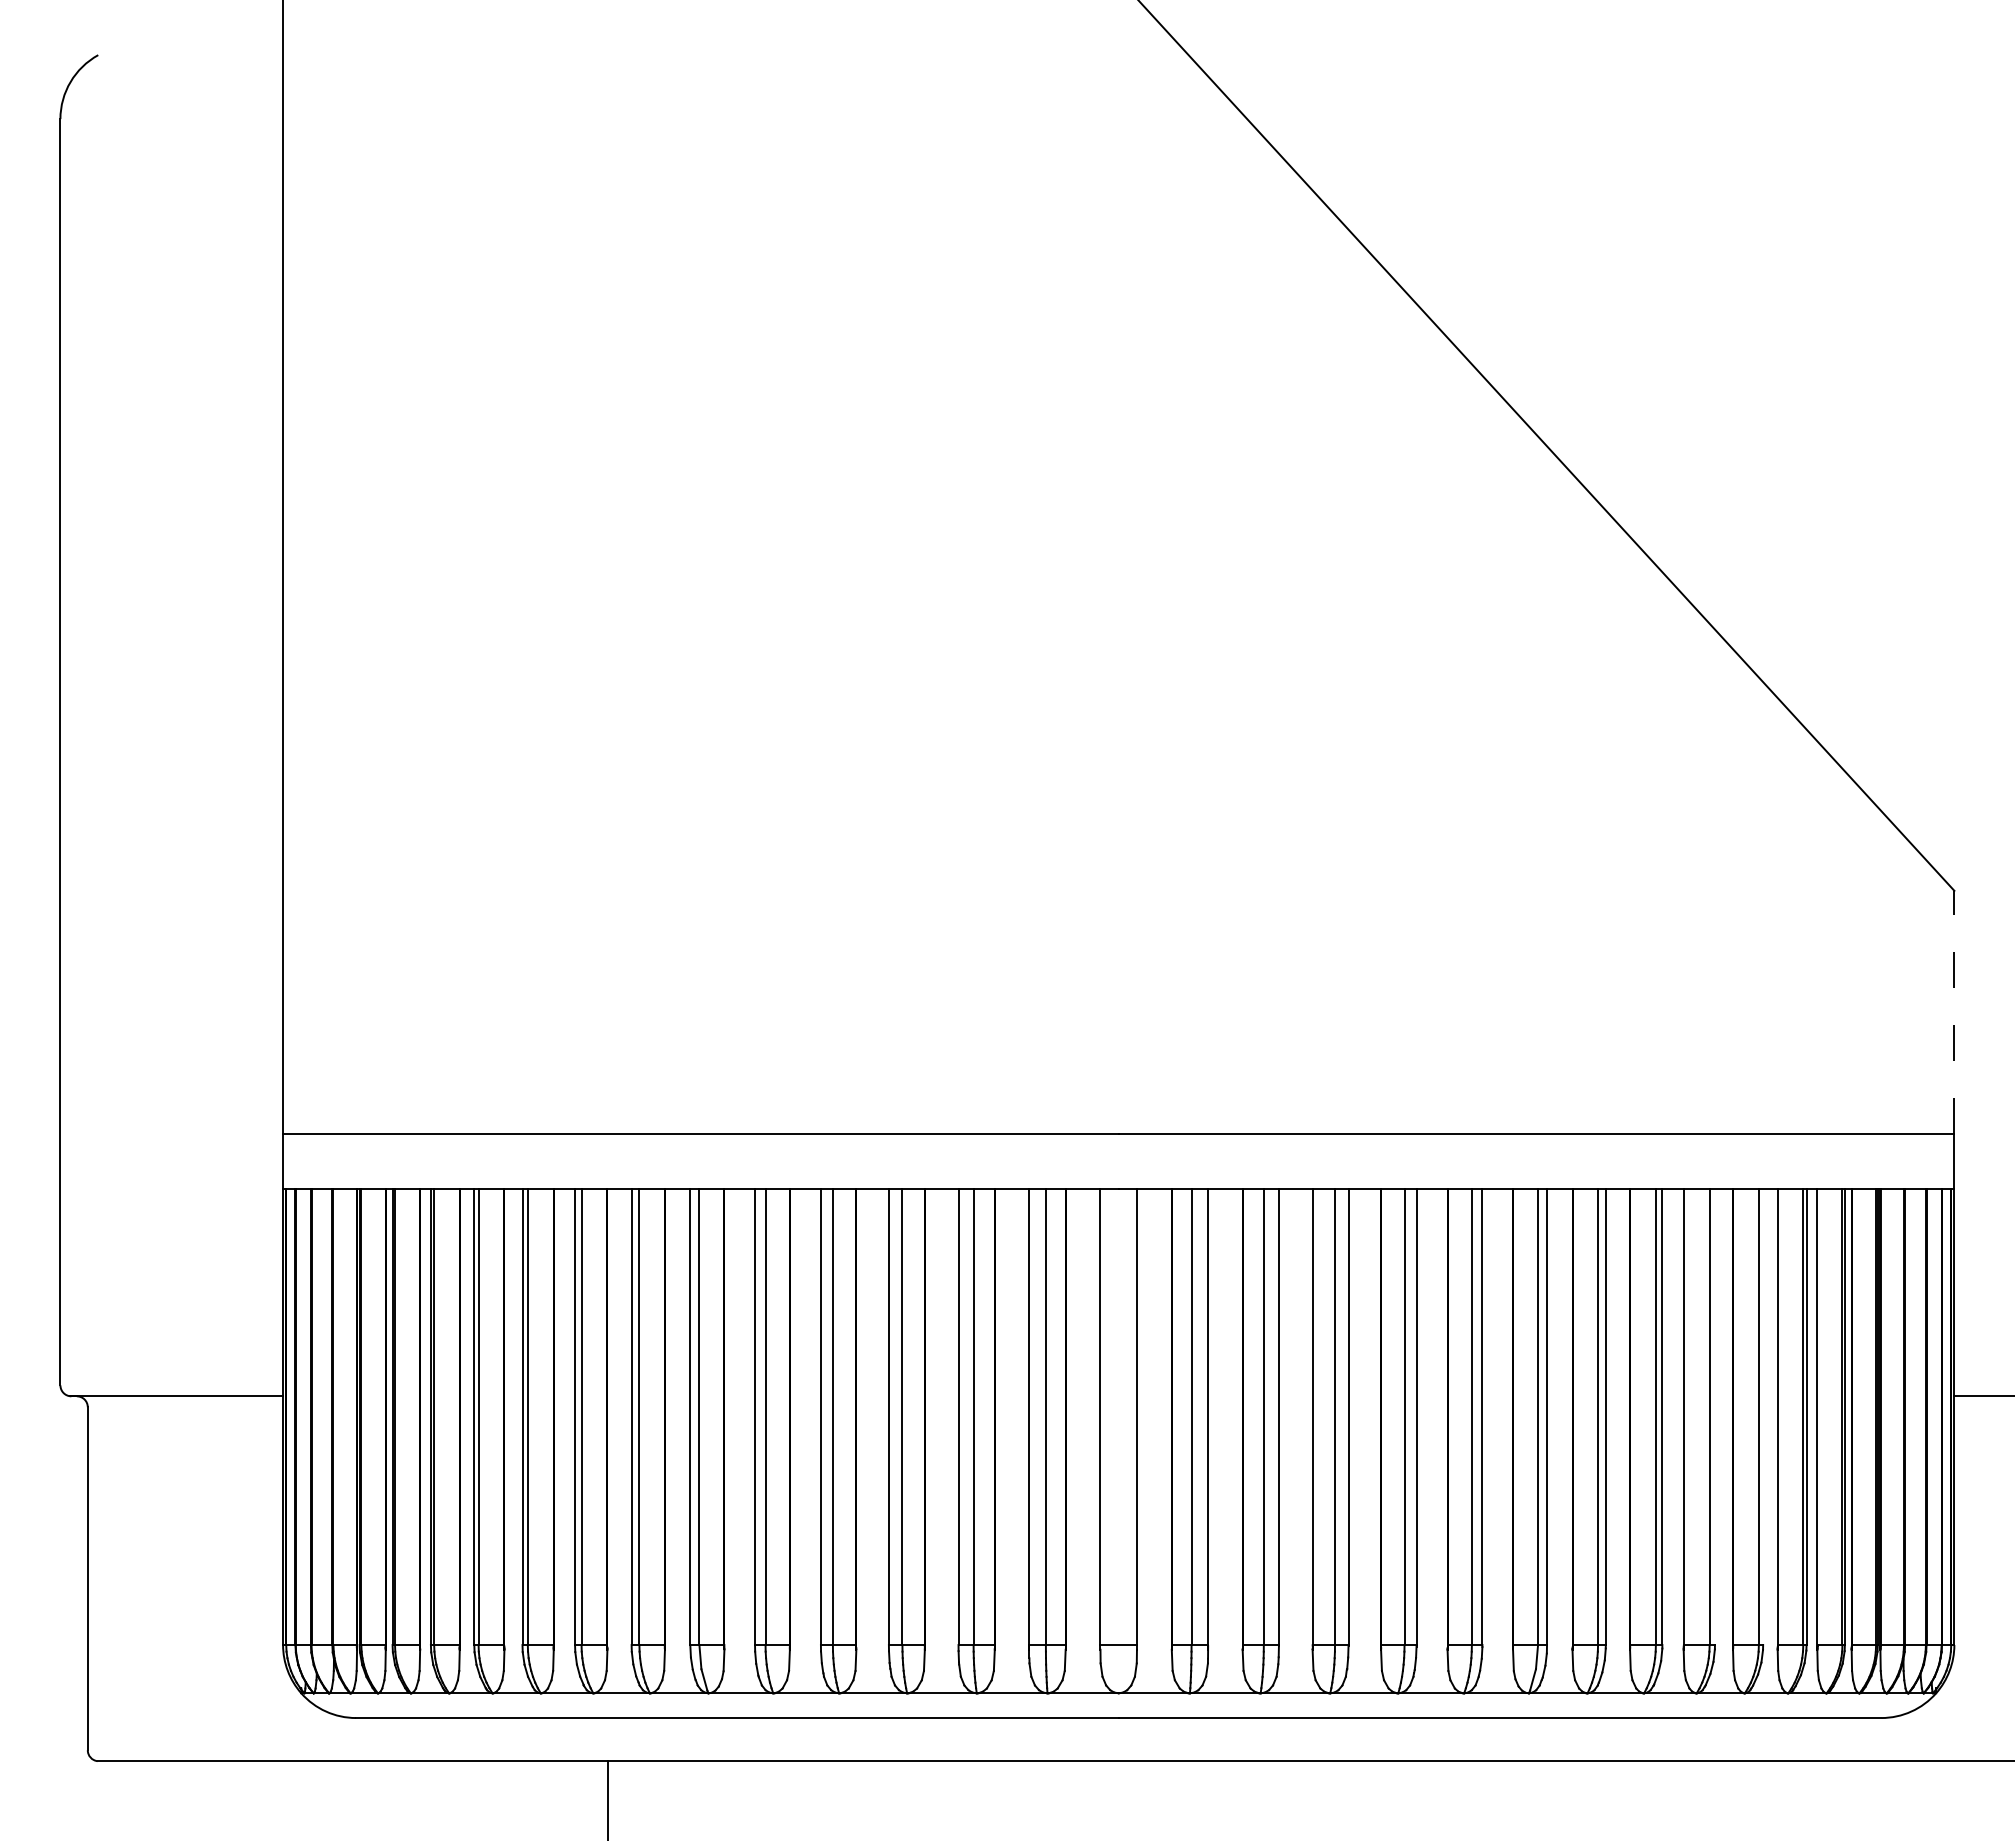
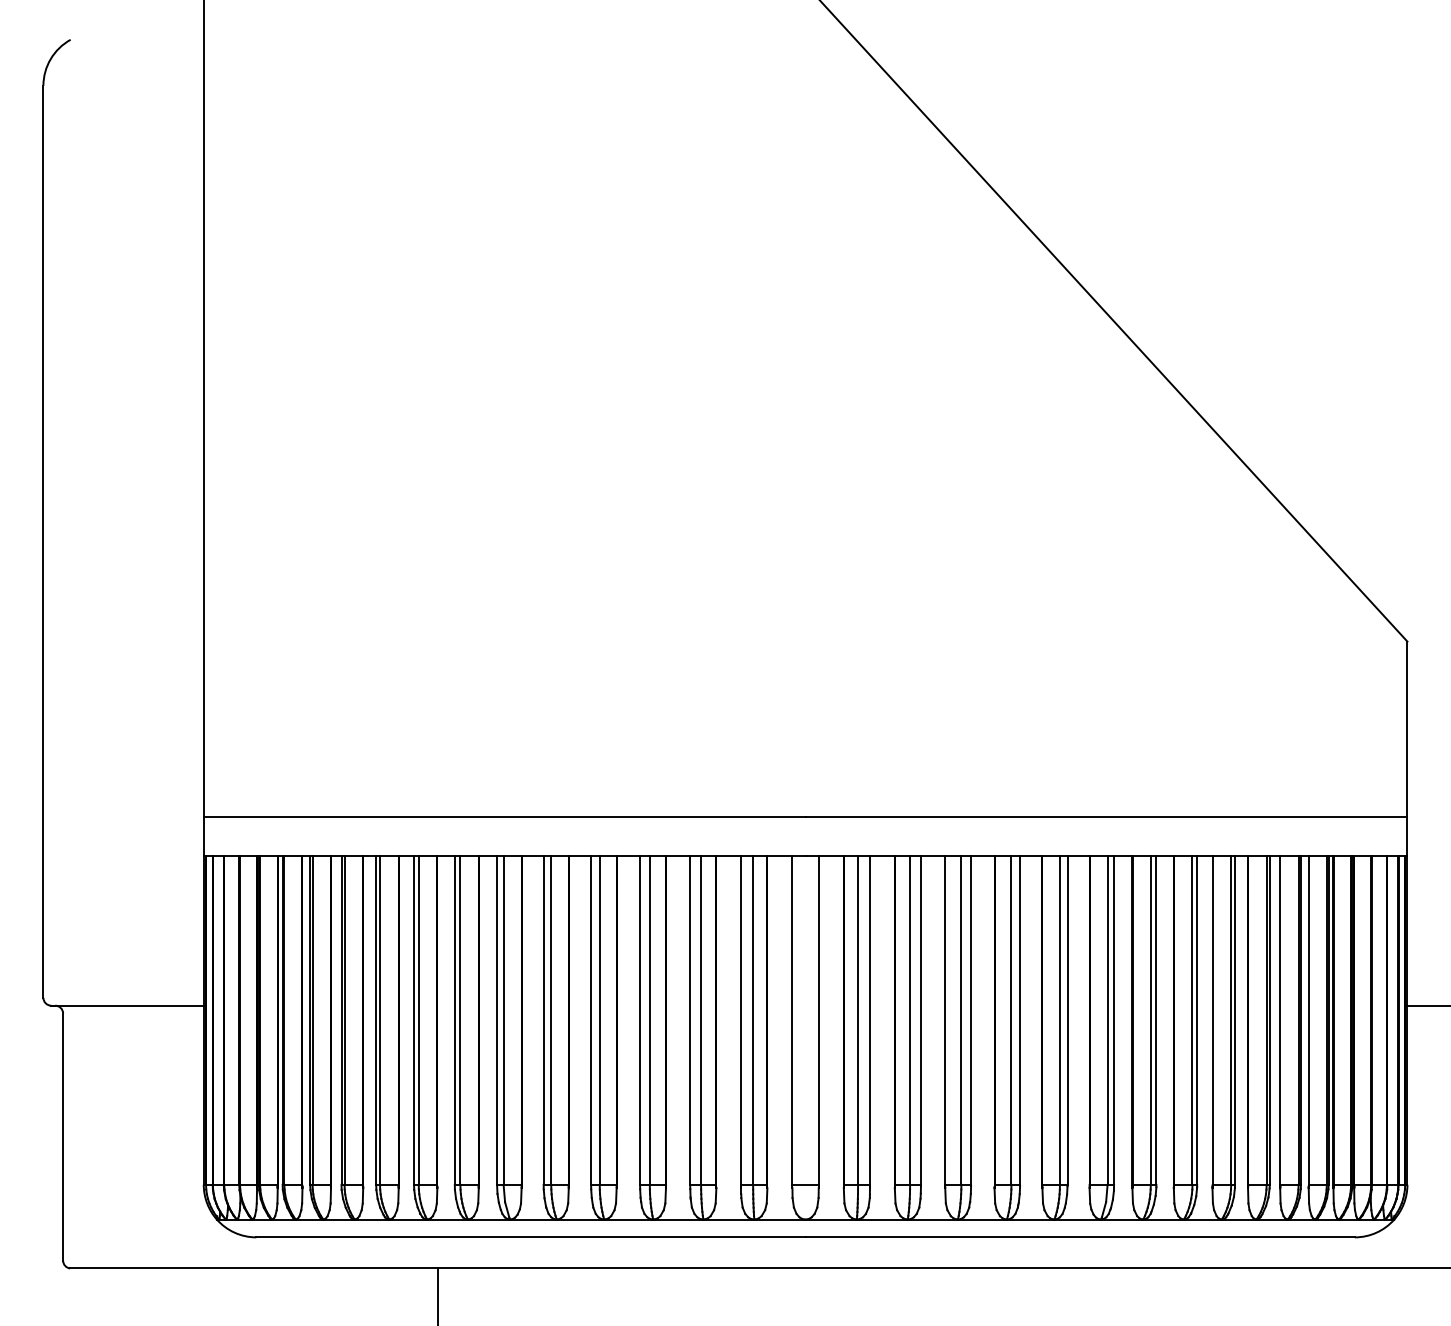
line: (1954, 1012) -> (1407, 729), dashed -> solid
line: (1714, 1416) -> (1234, 1020), added
line: (1763, 1416) -> (1269, 1020), added

